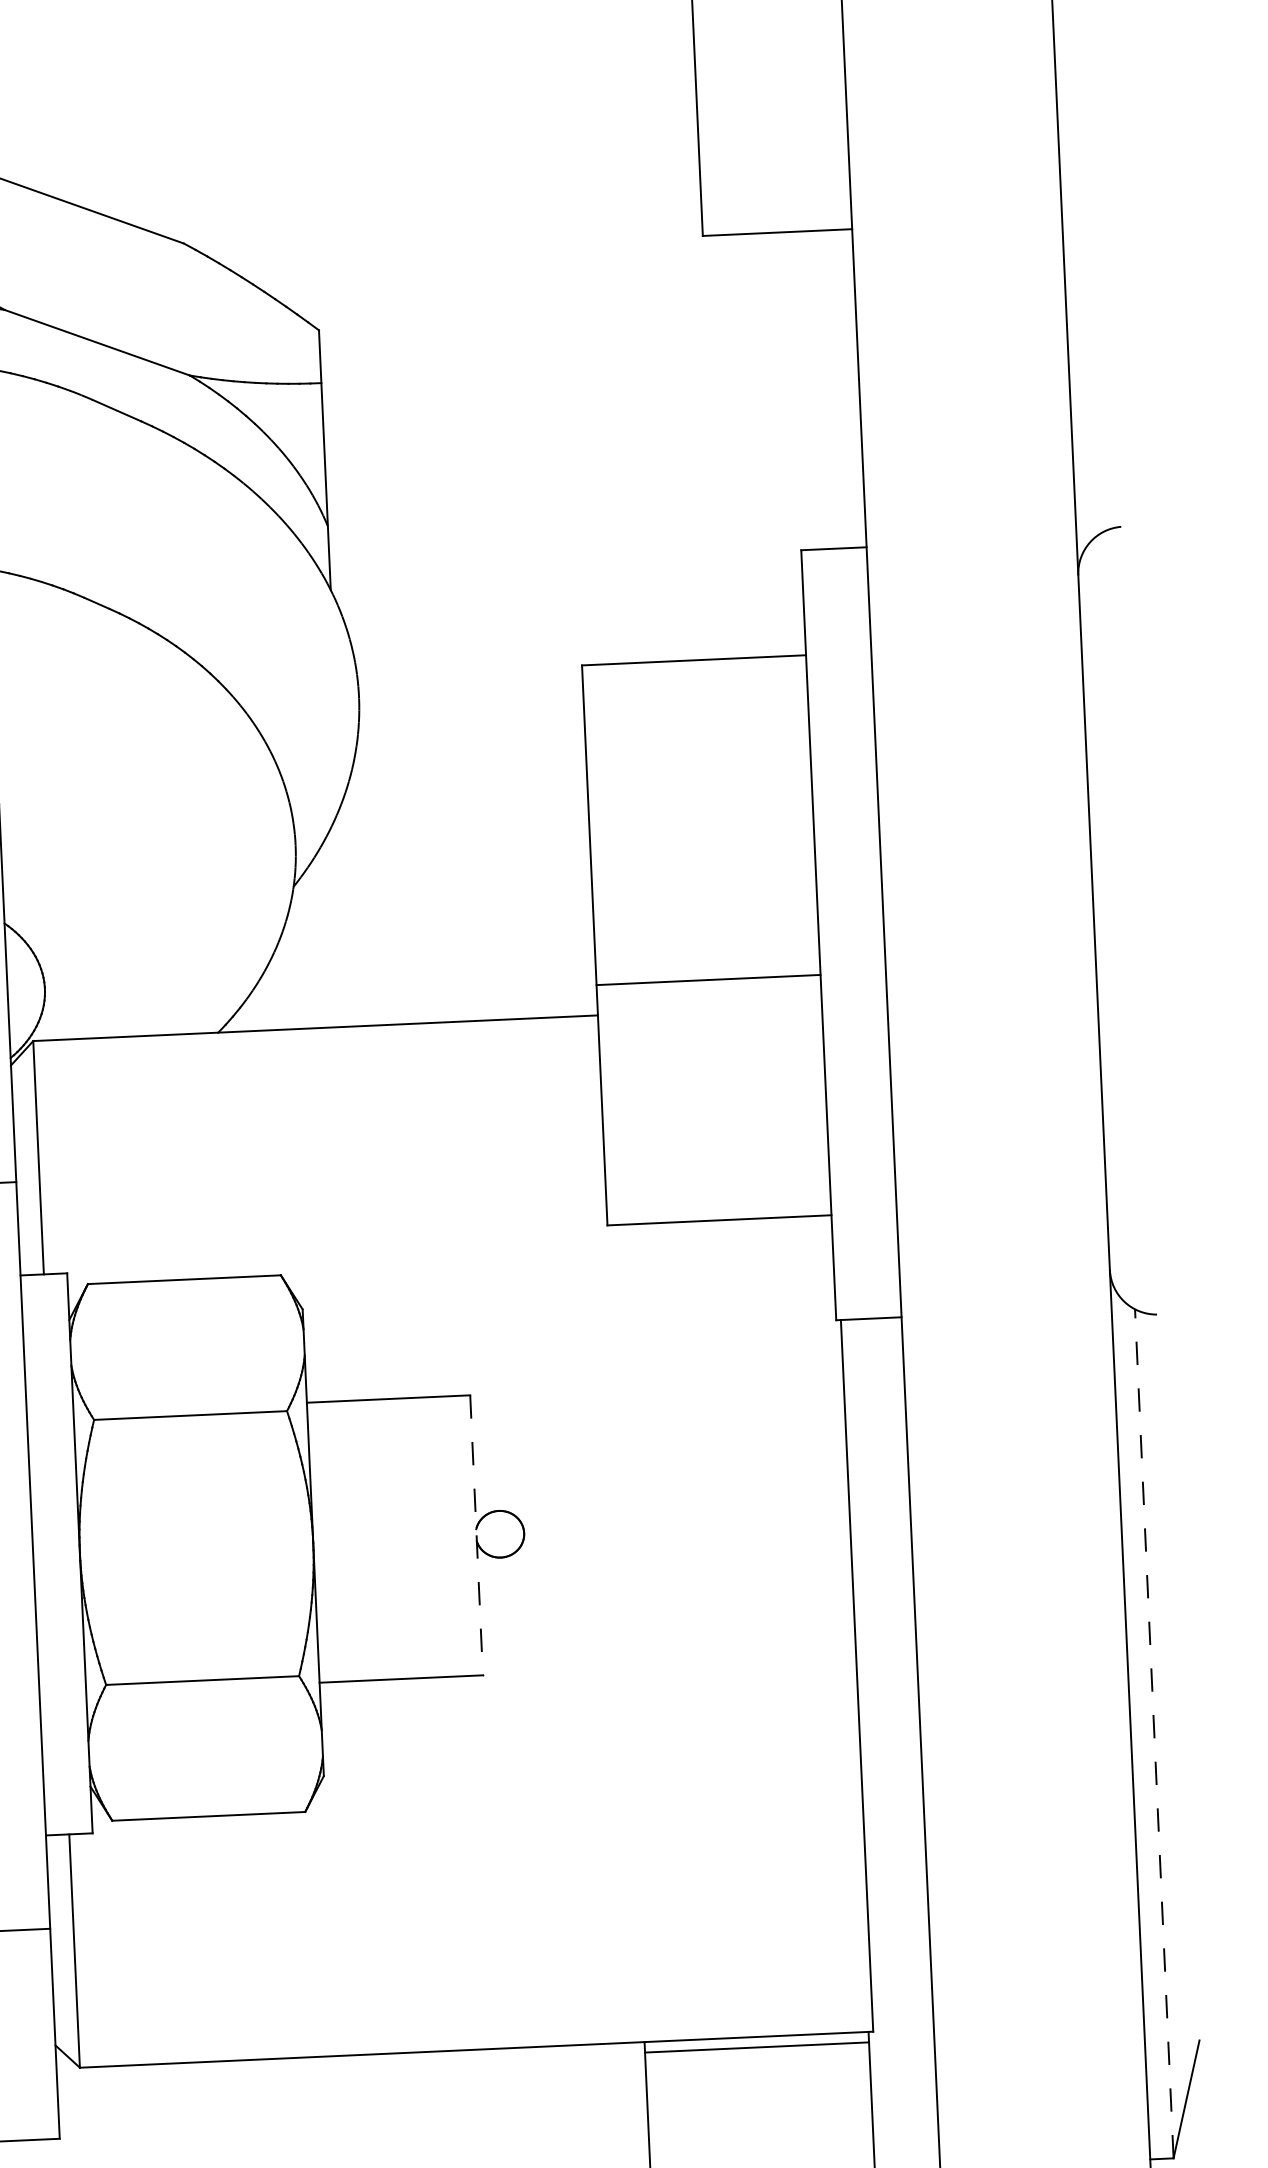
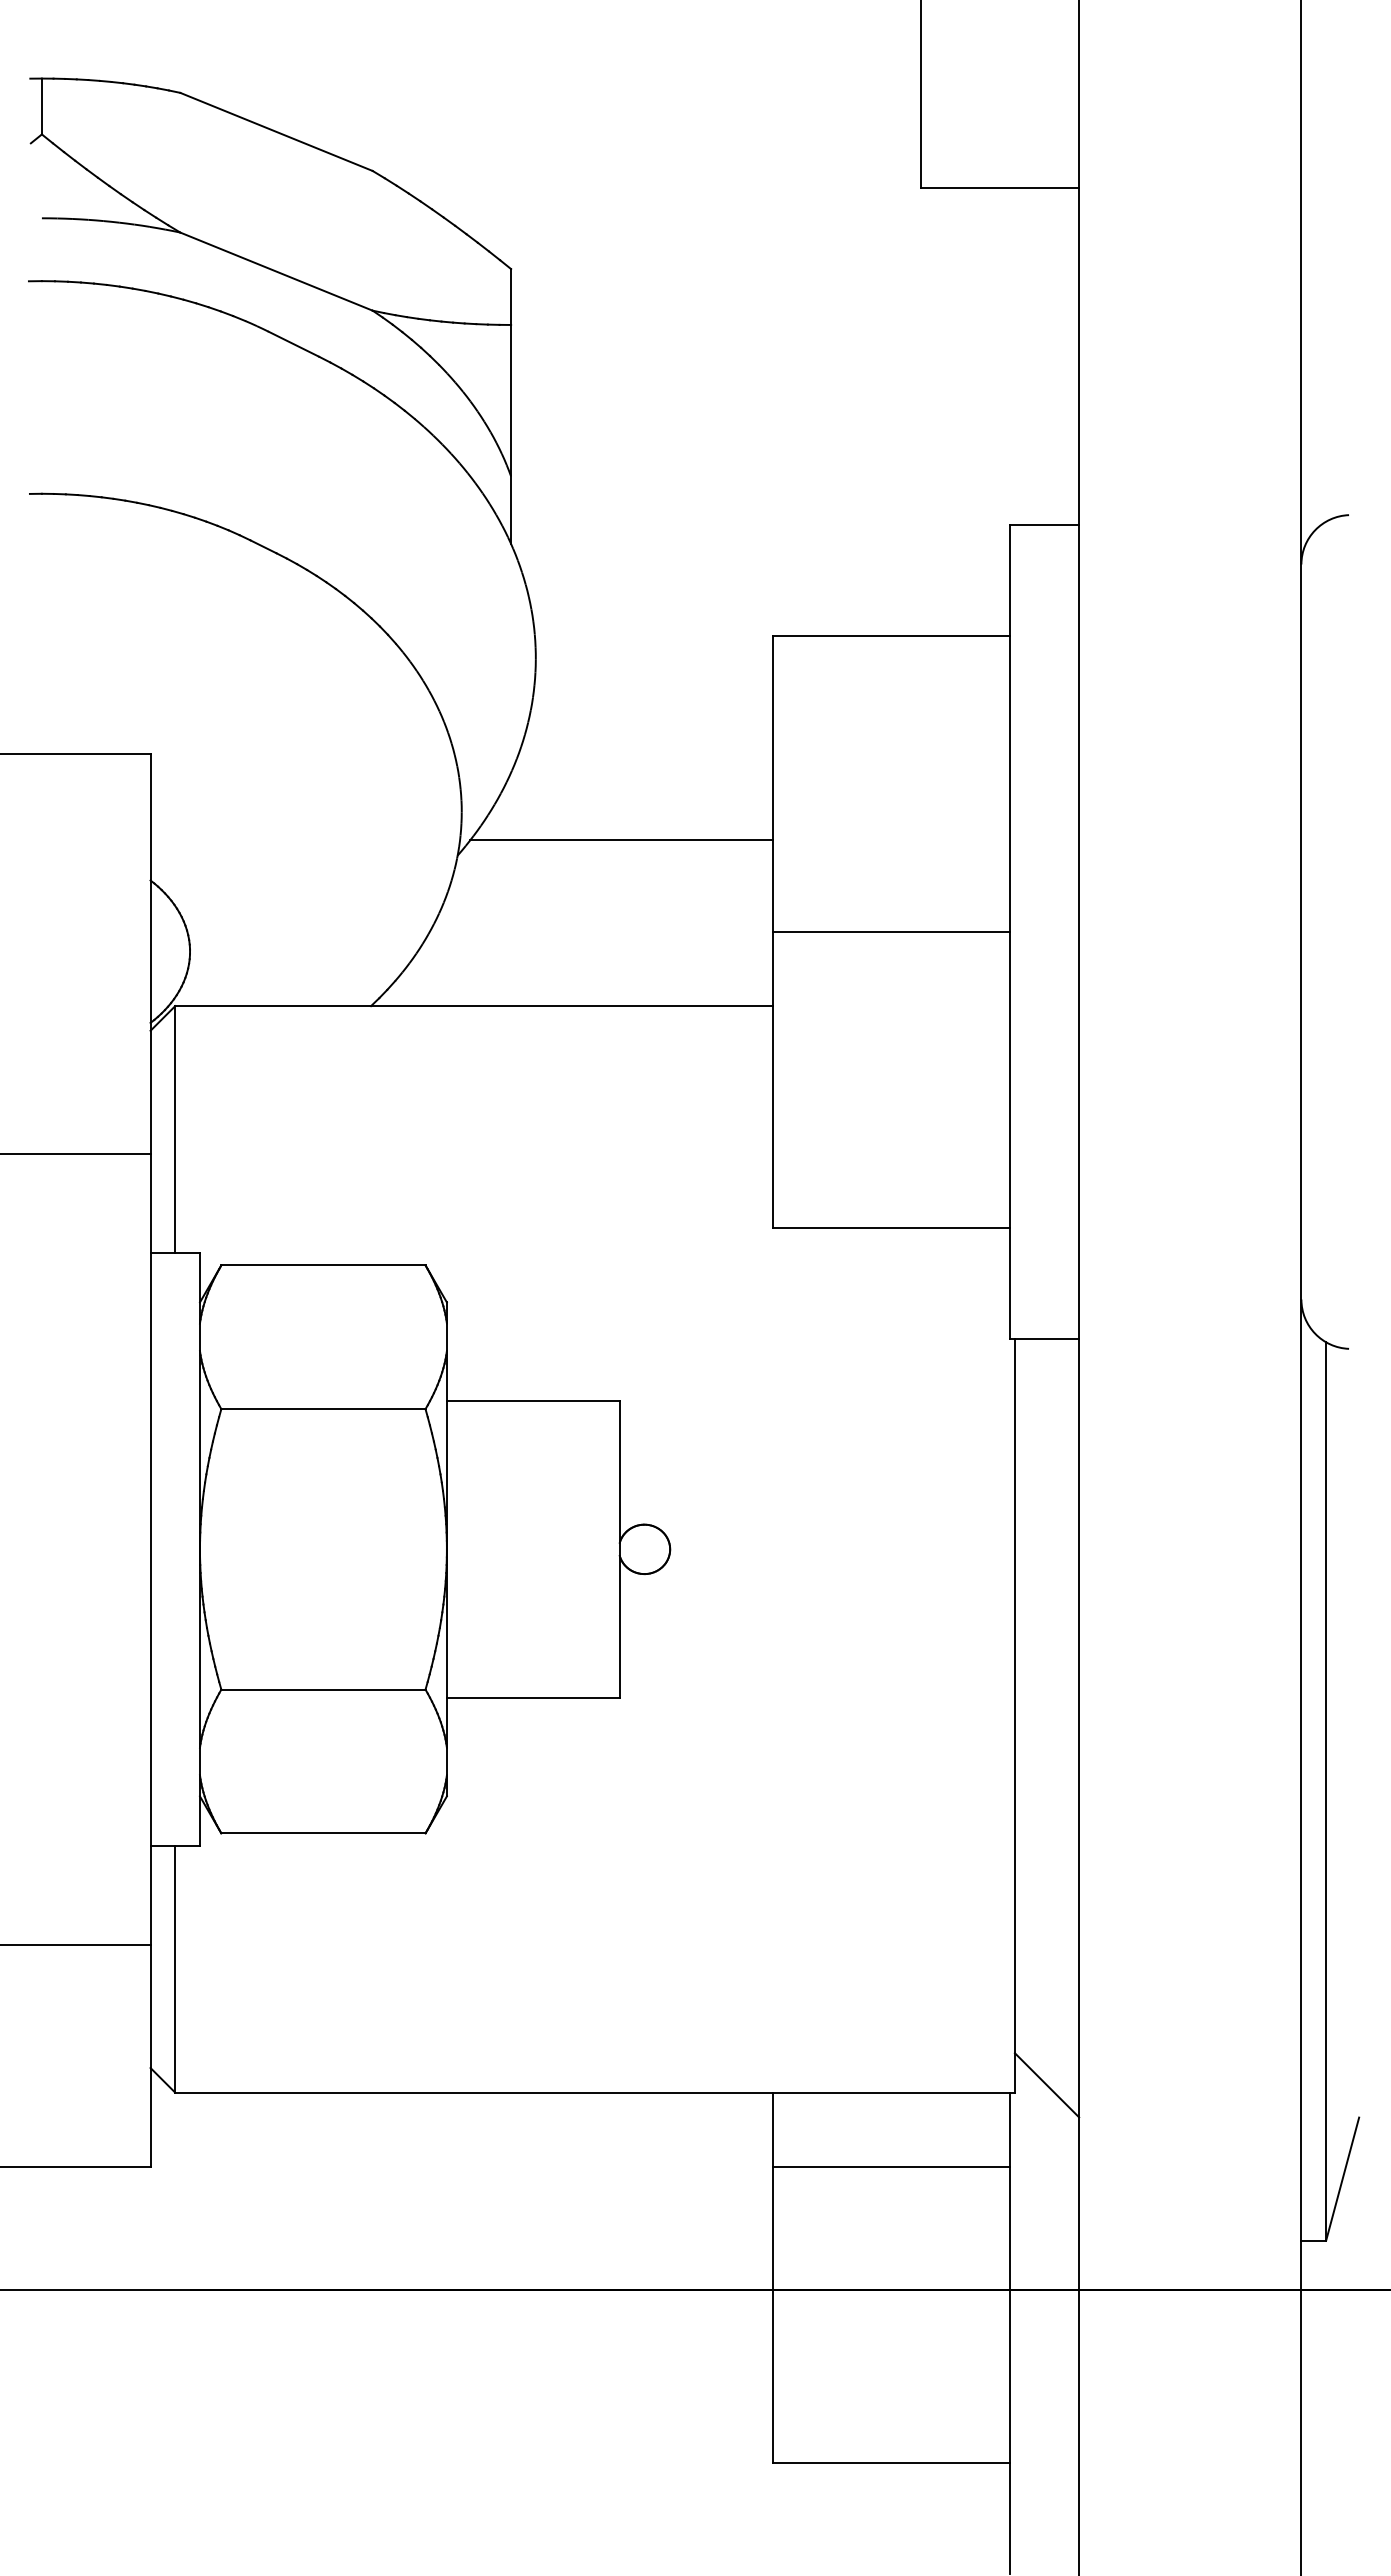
line: (447, 864) -> (621, 839), added
line: (707, 980) -> (890, 932), moved
line: (476, 1535) -> (619, 1549), dashed -> solid
line: (1154, 1733) -> (1326, 1791), dashed -> solid
line: (902, 2023) -> (1046, 2085), added
line: (756, 2047) -> (890, 2166), moved

